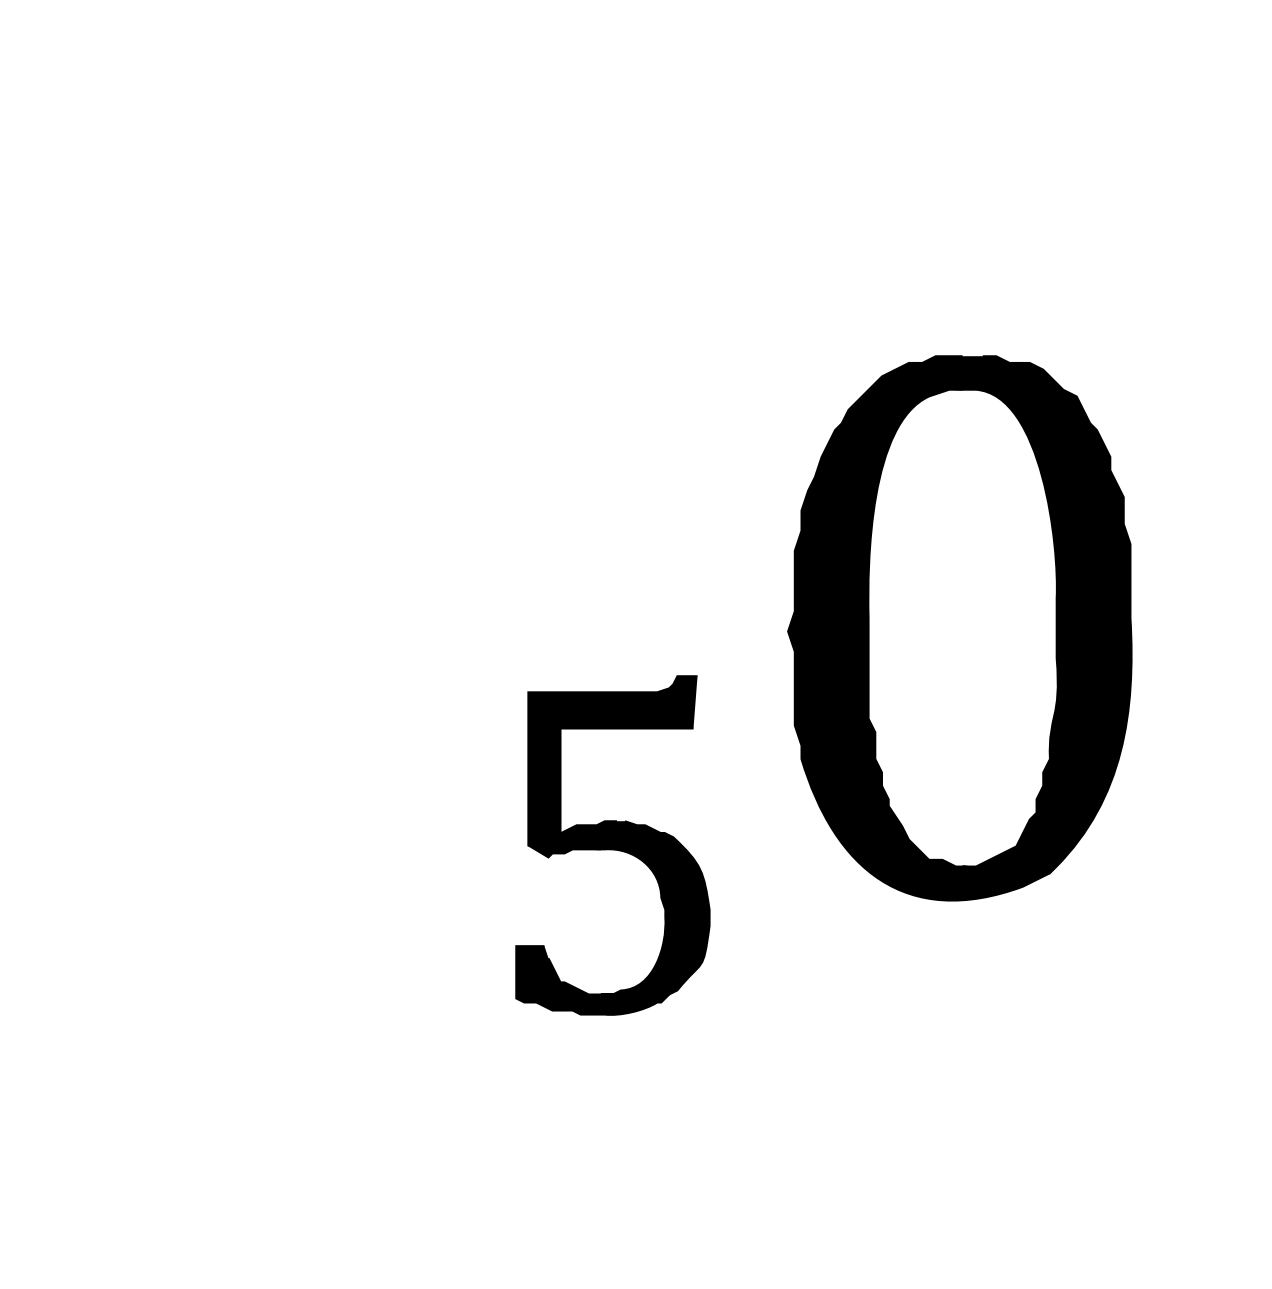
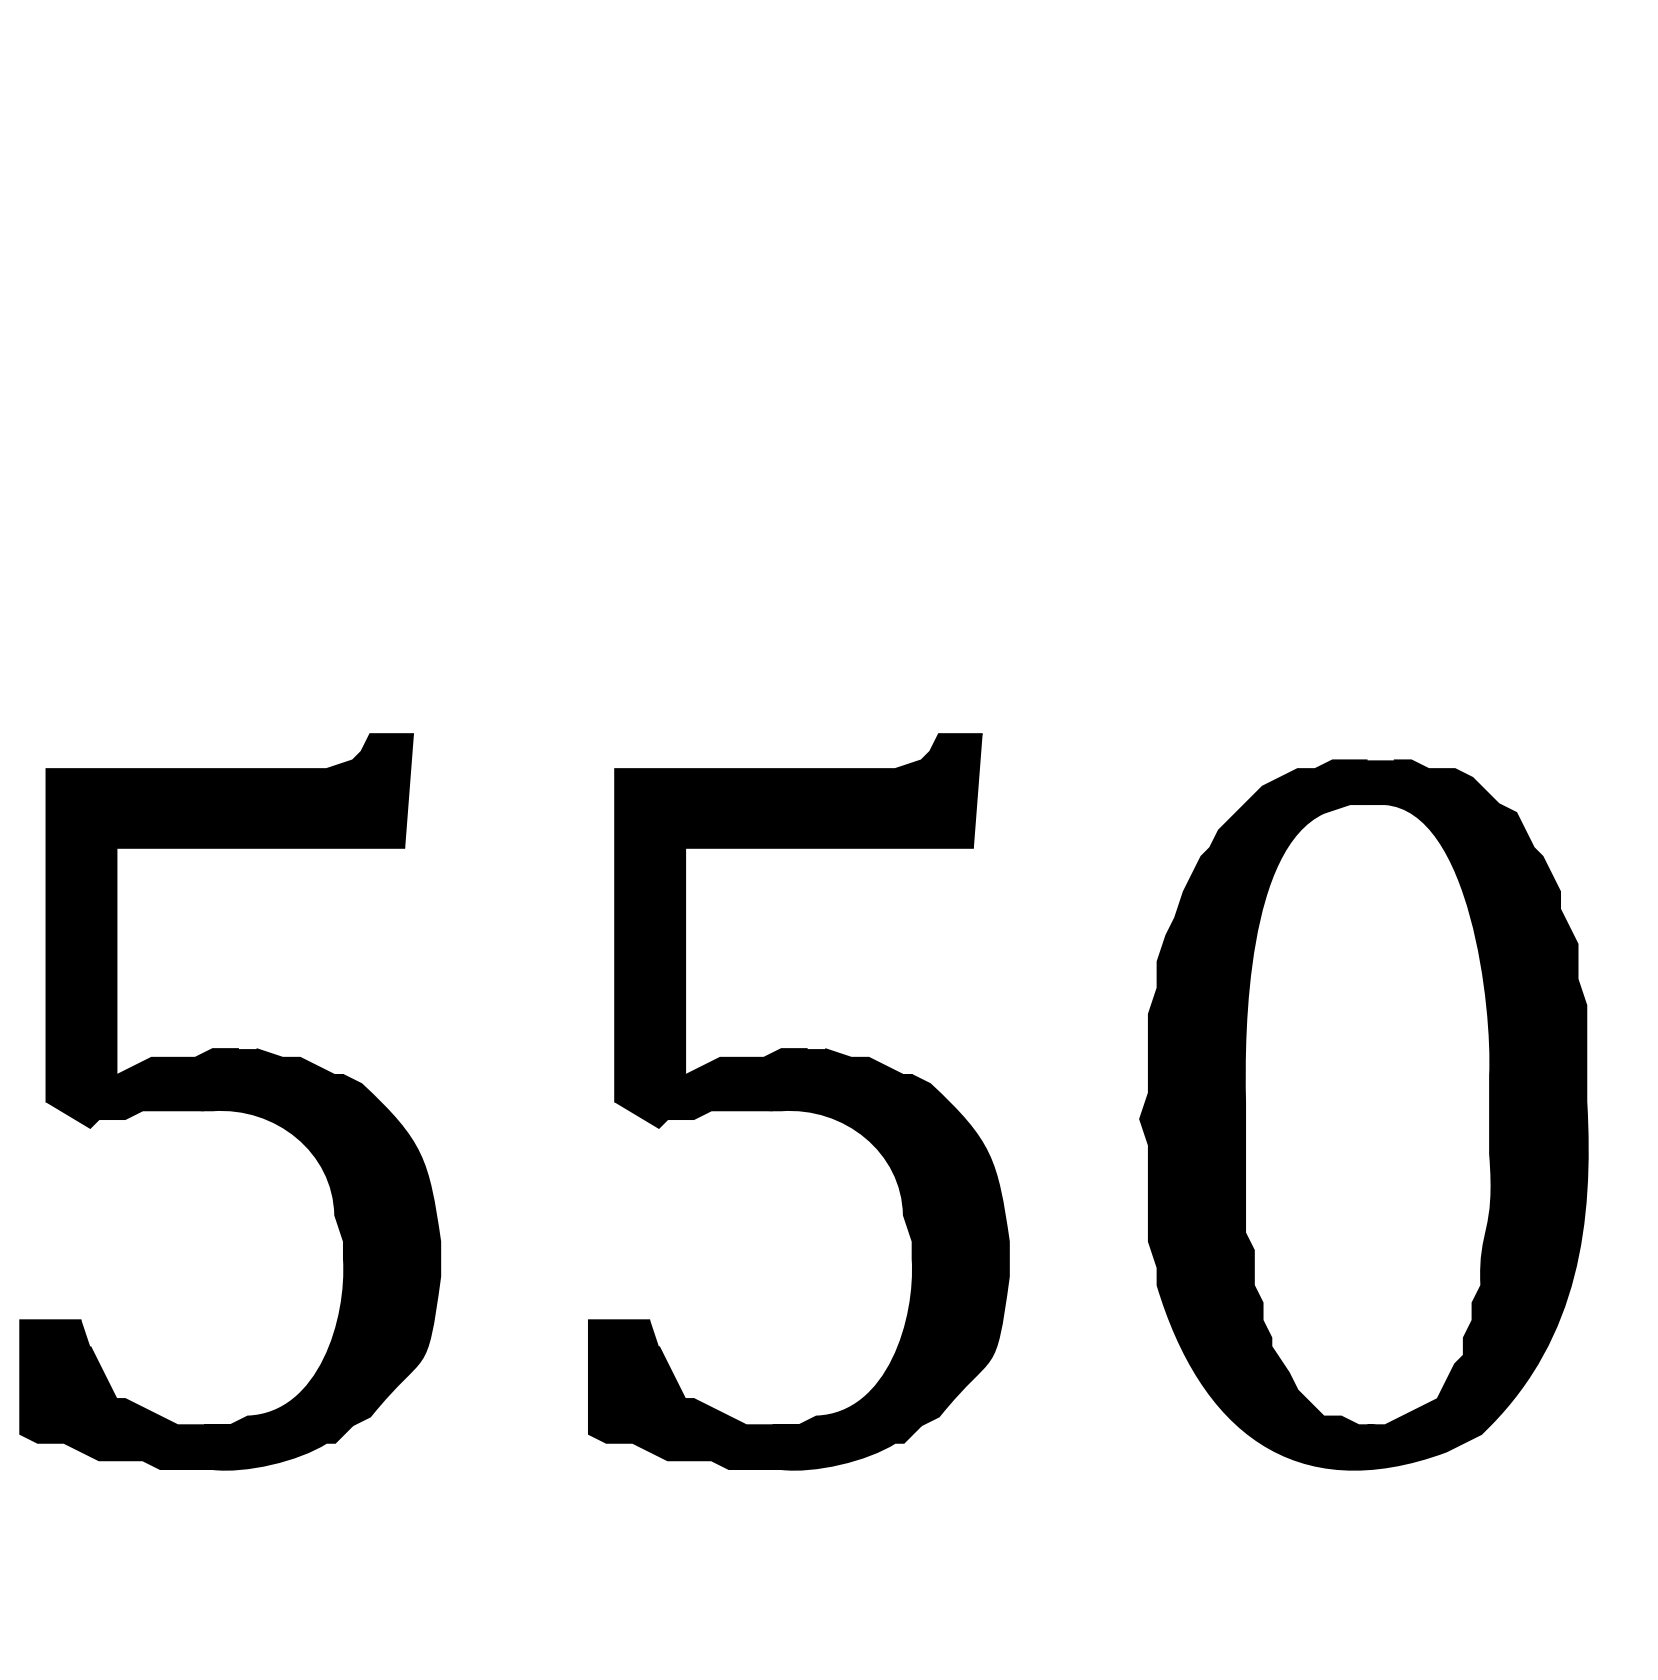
part: (959, 627) -> (1363, 1114), moved
part: (176, 845) -> (230, 1101), added
part: (612, 845) -> (798, 1101), size x1.67

